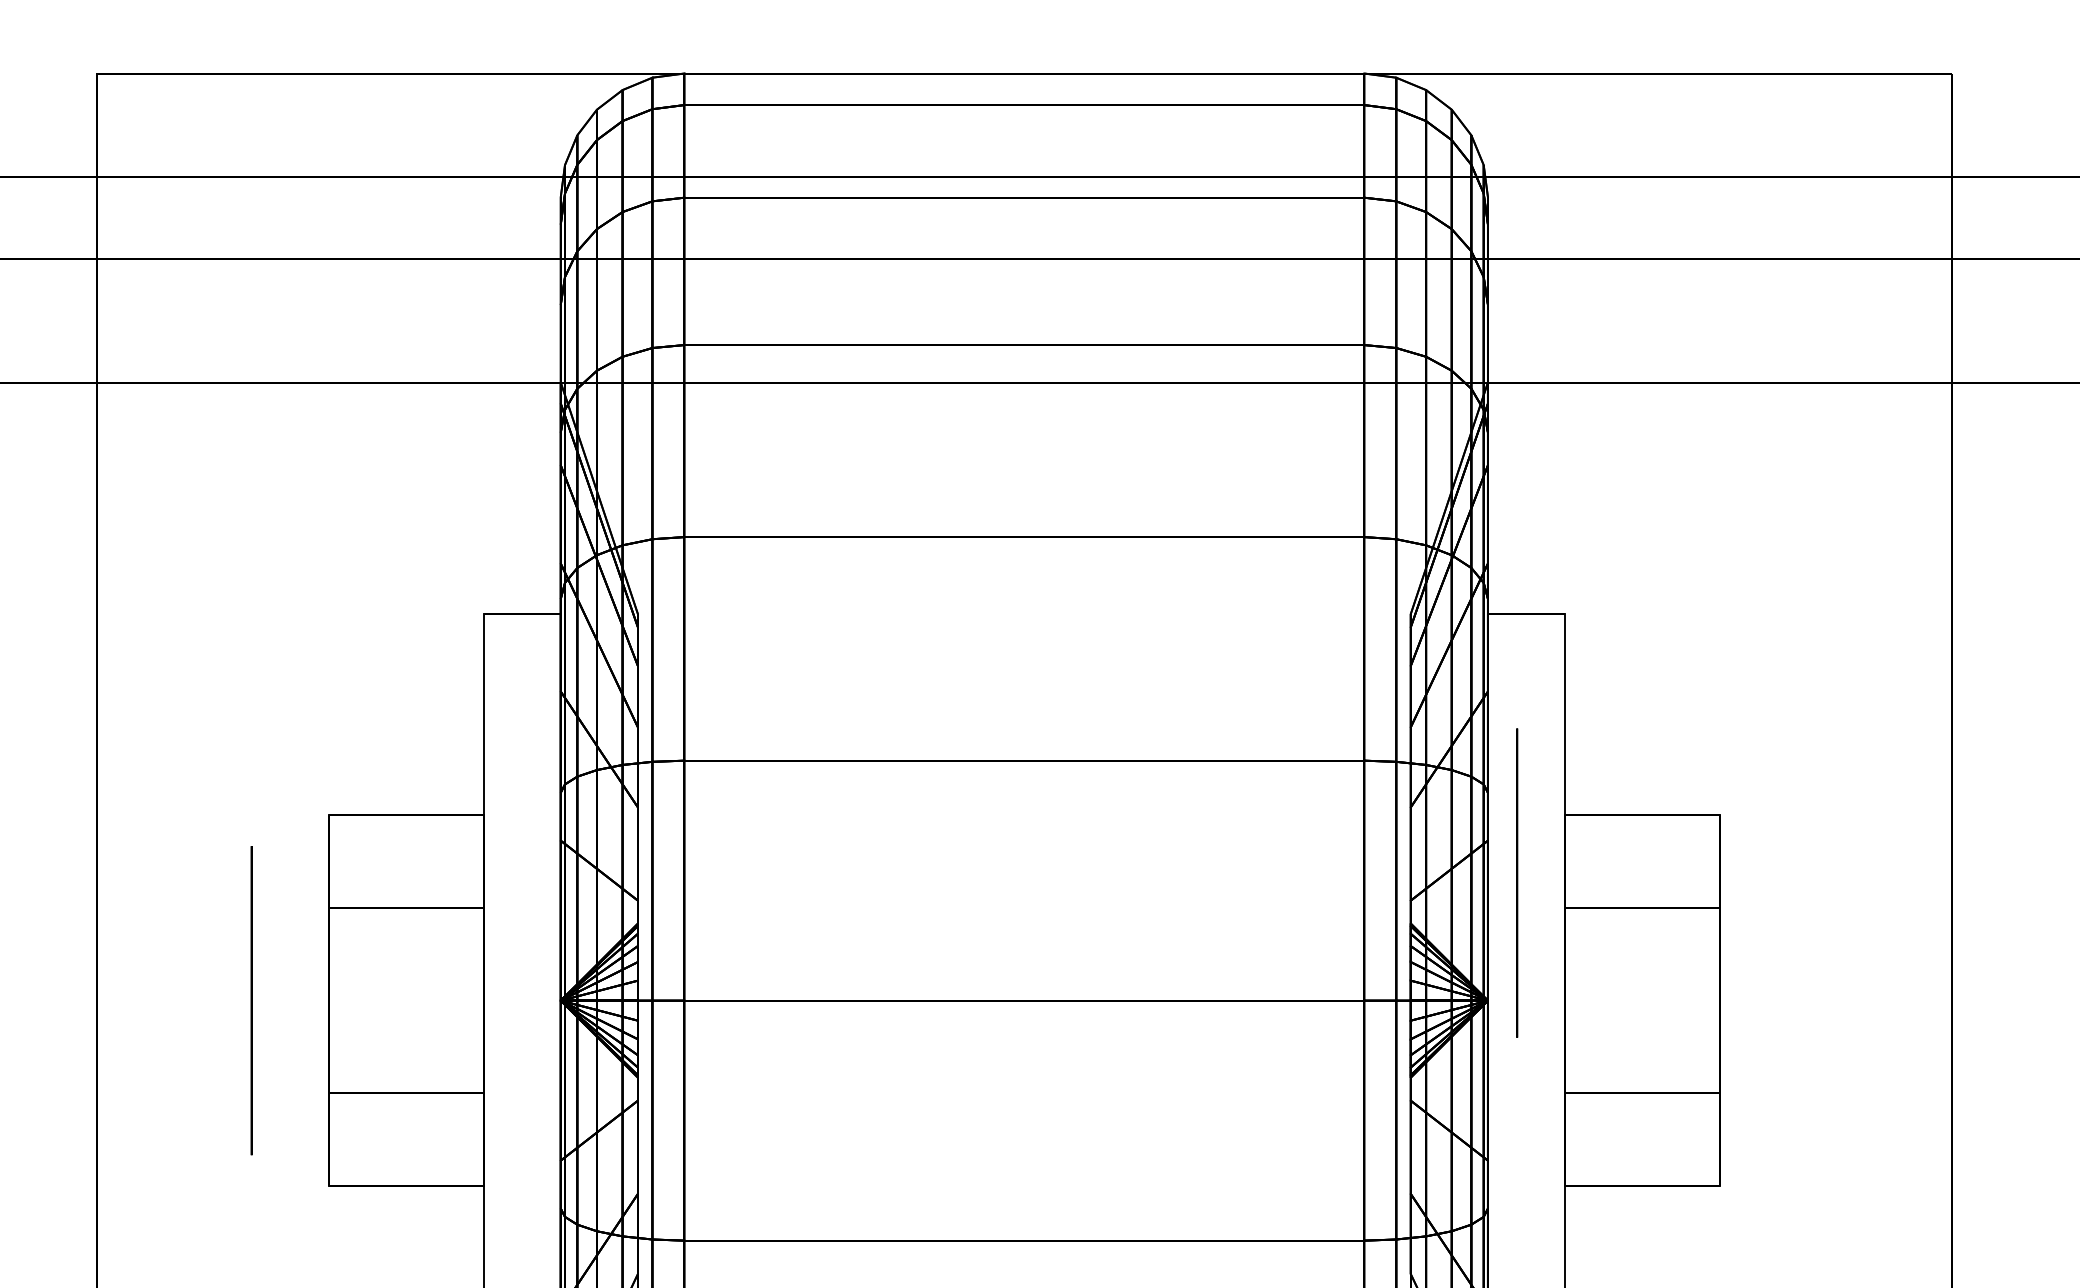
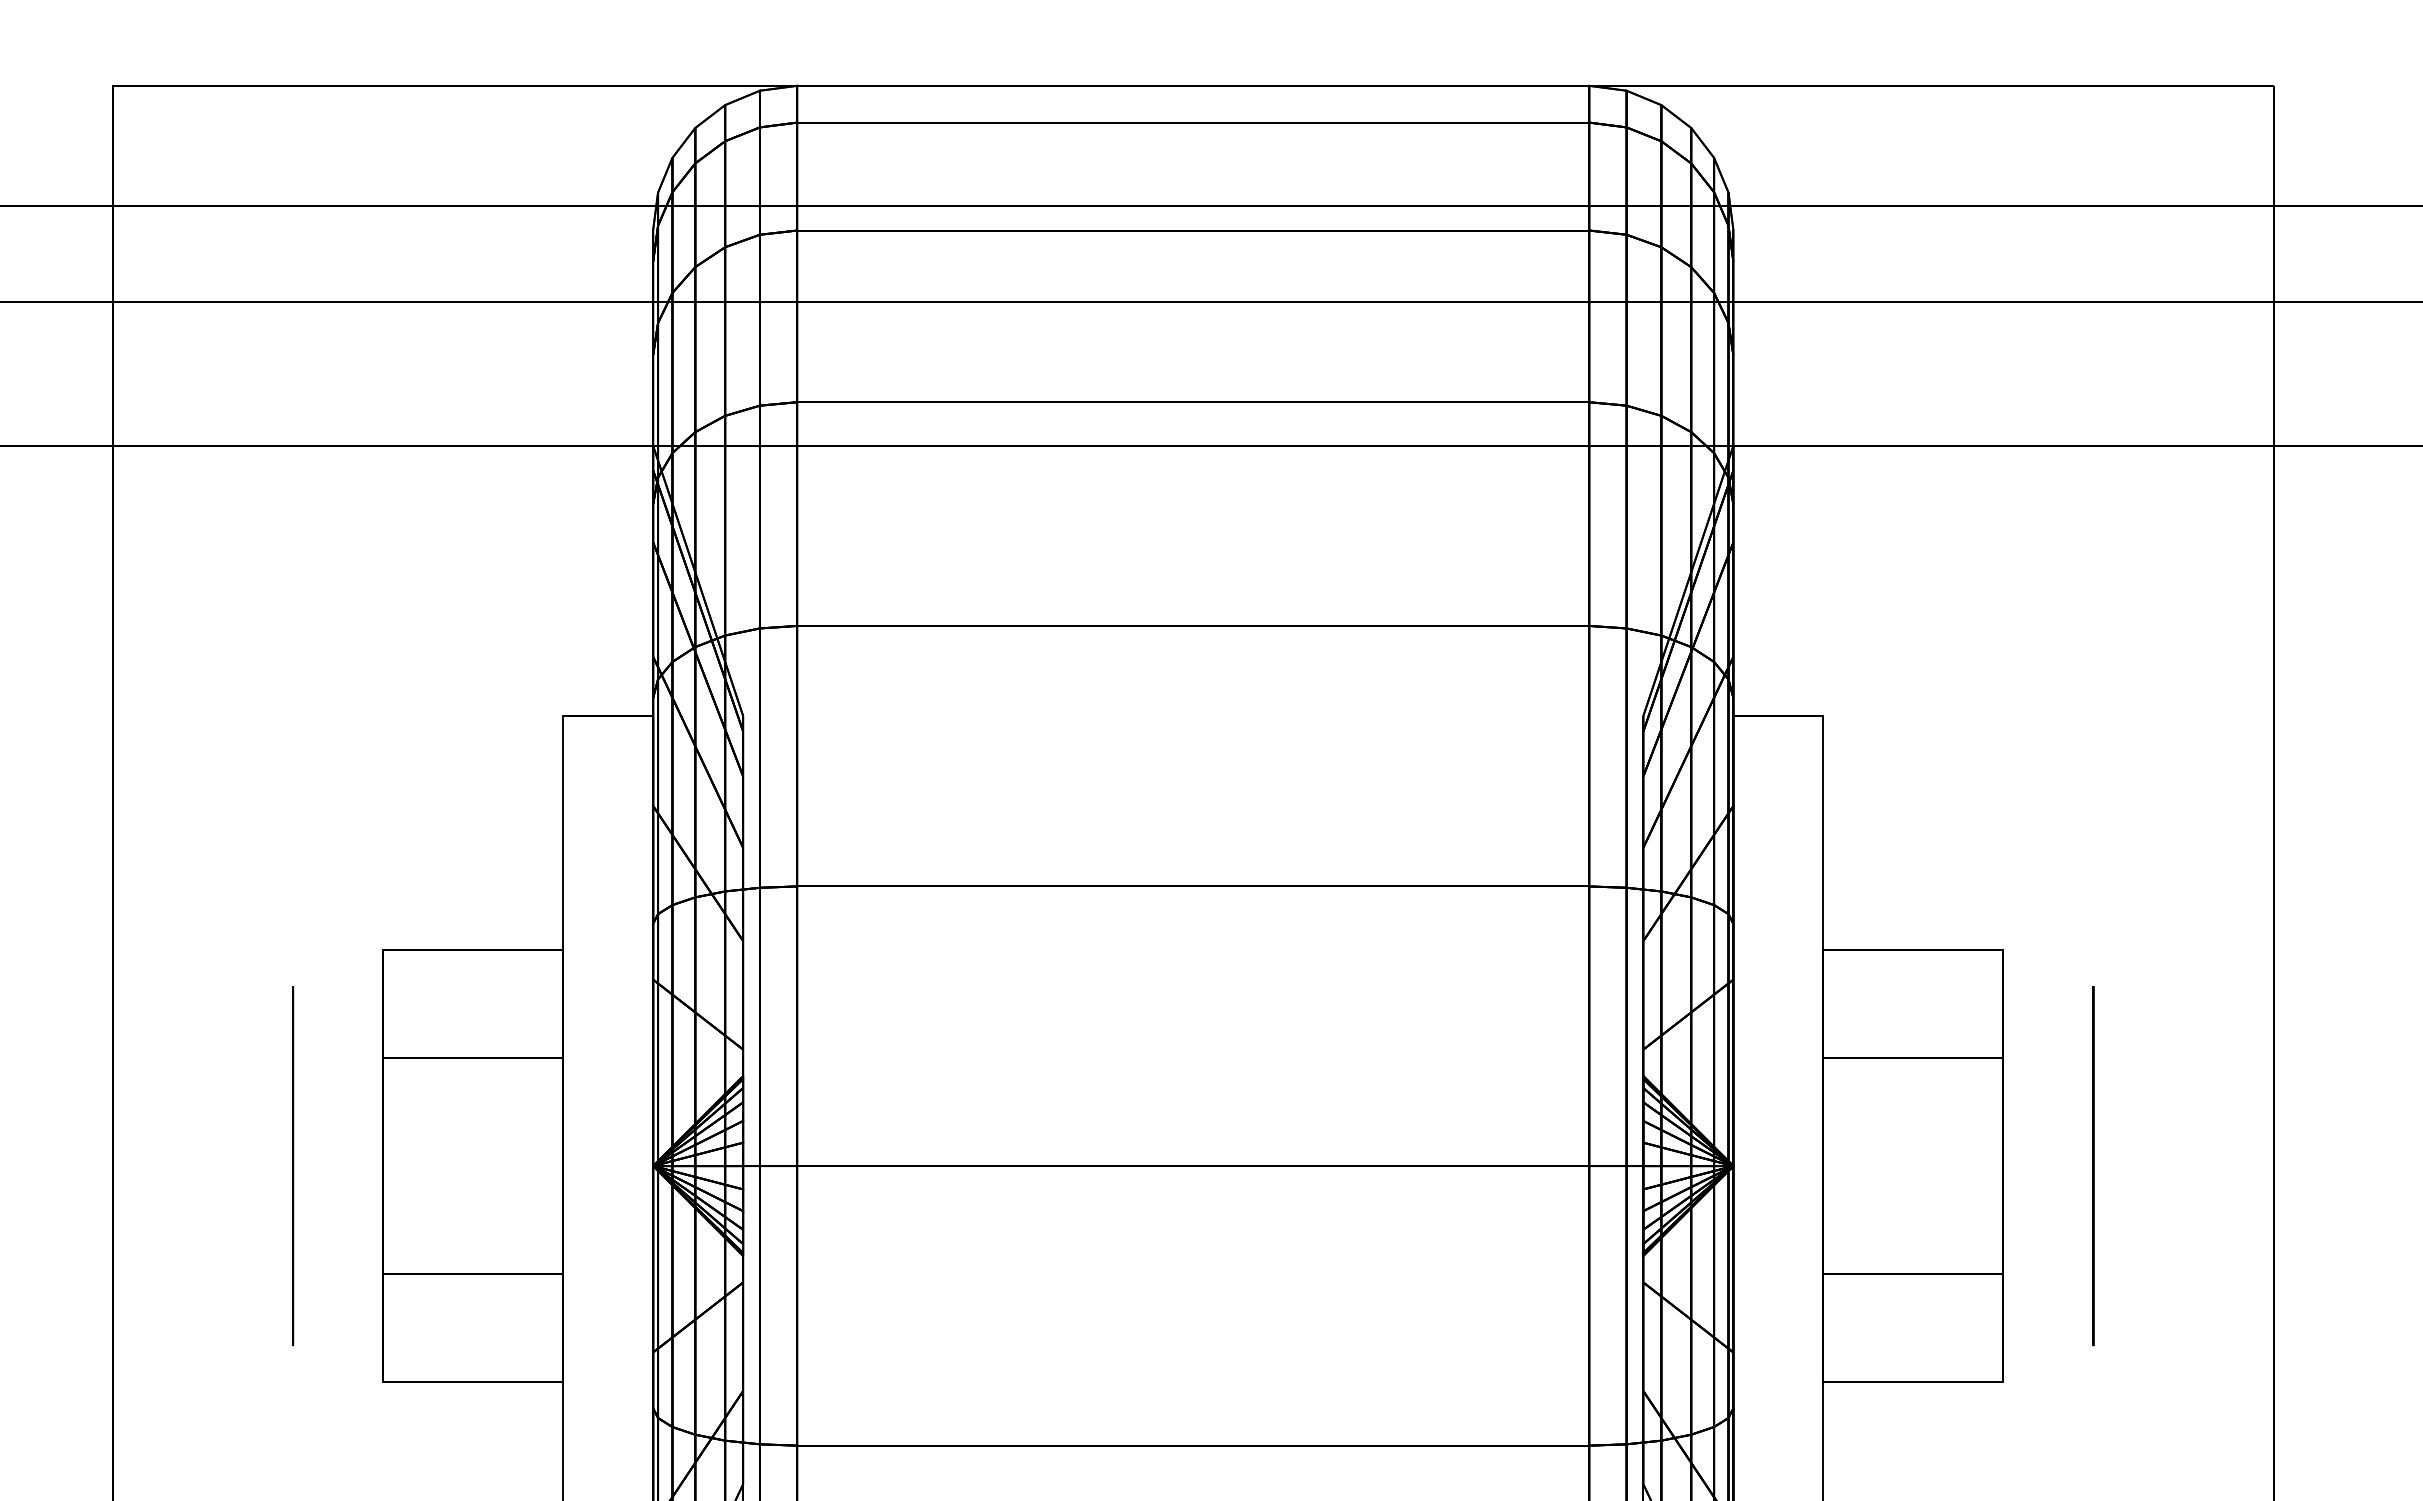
circle: (1517, 883) -> (2093, 1166), moved

